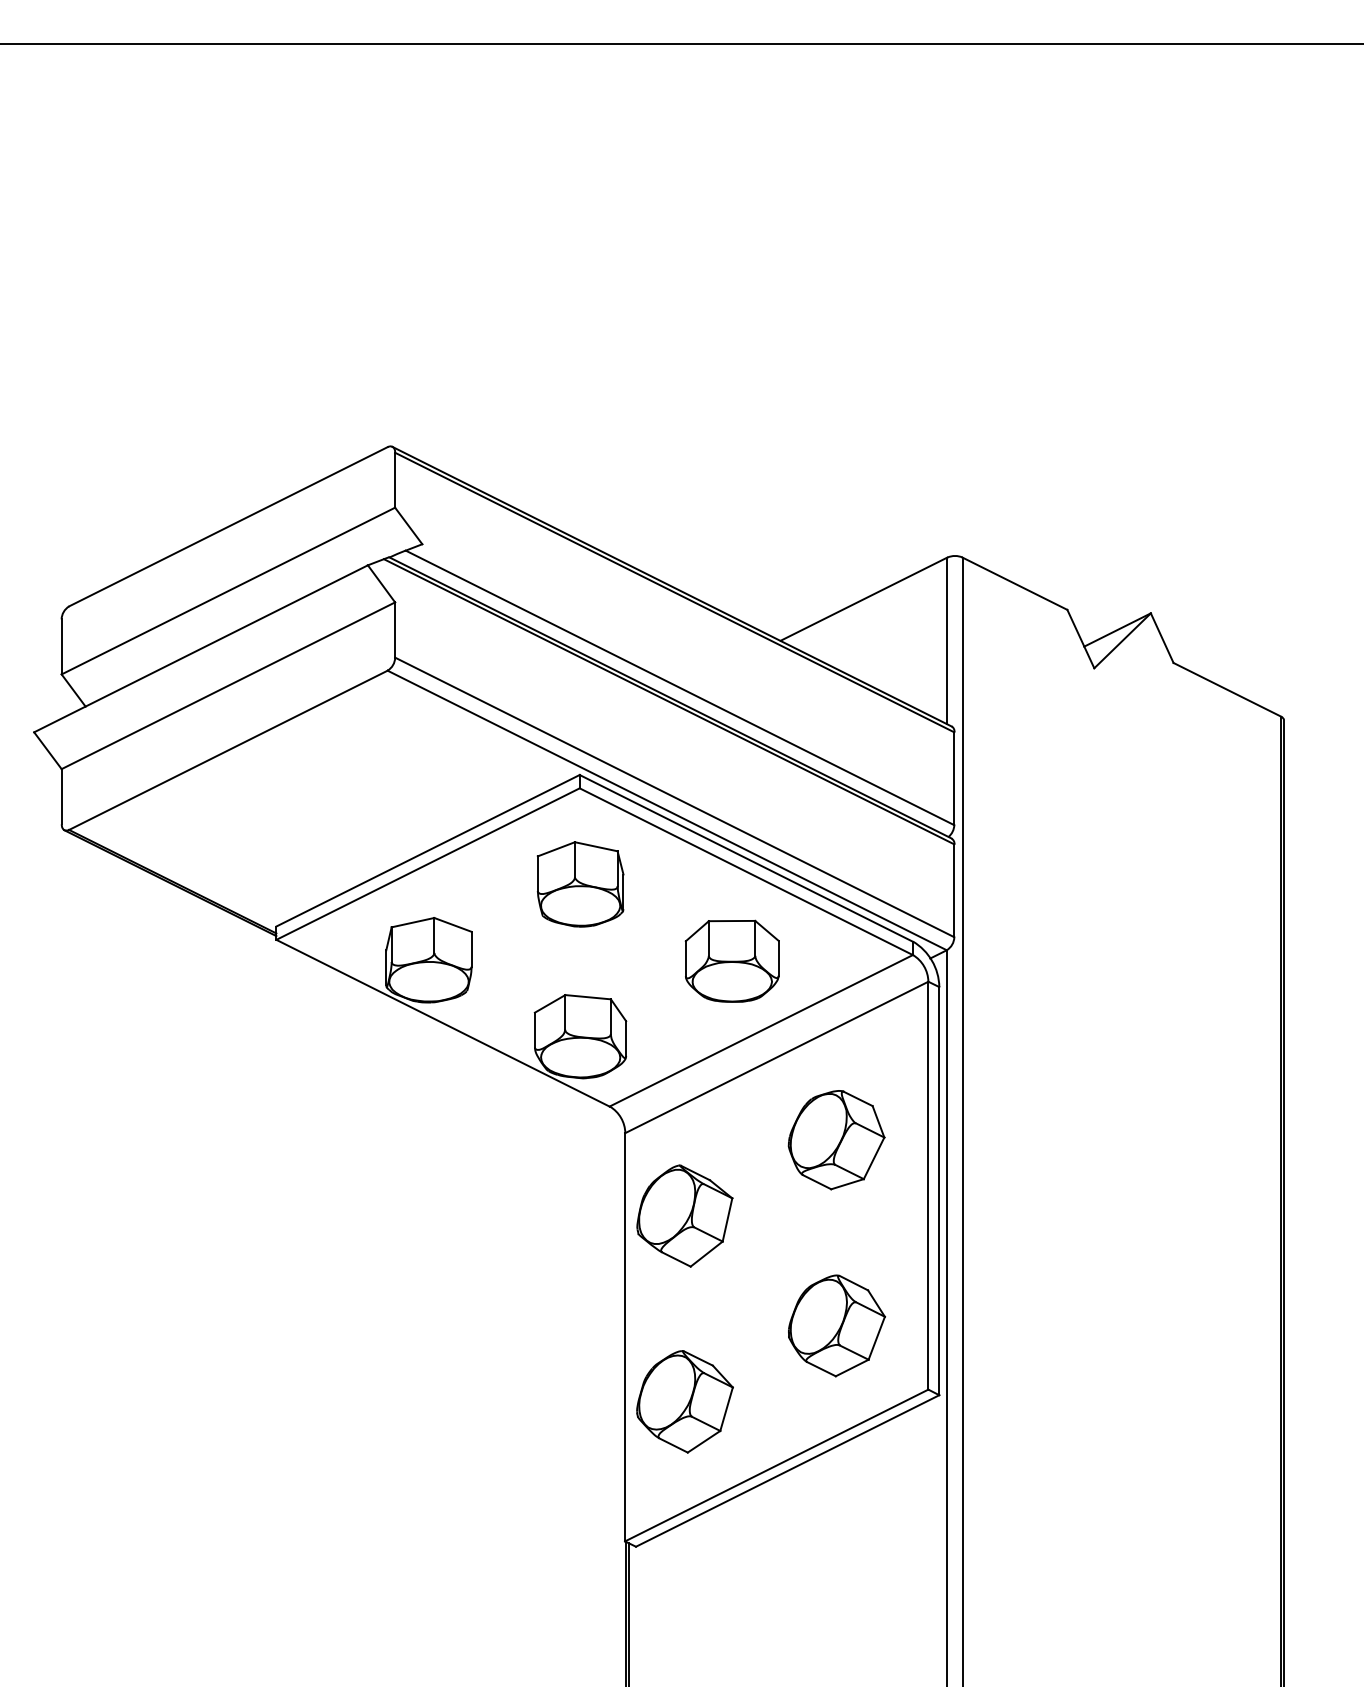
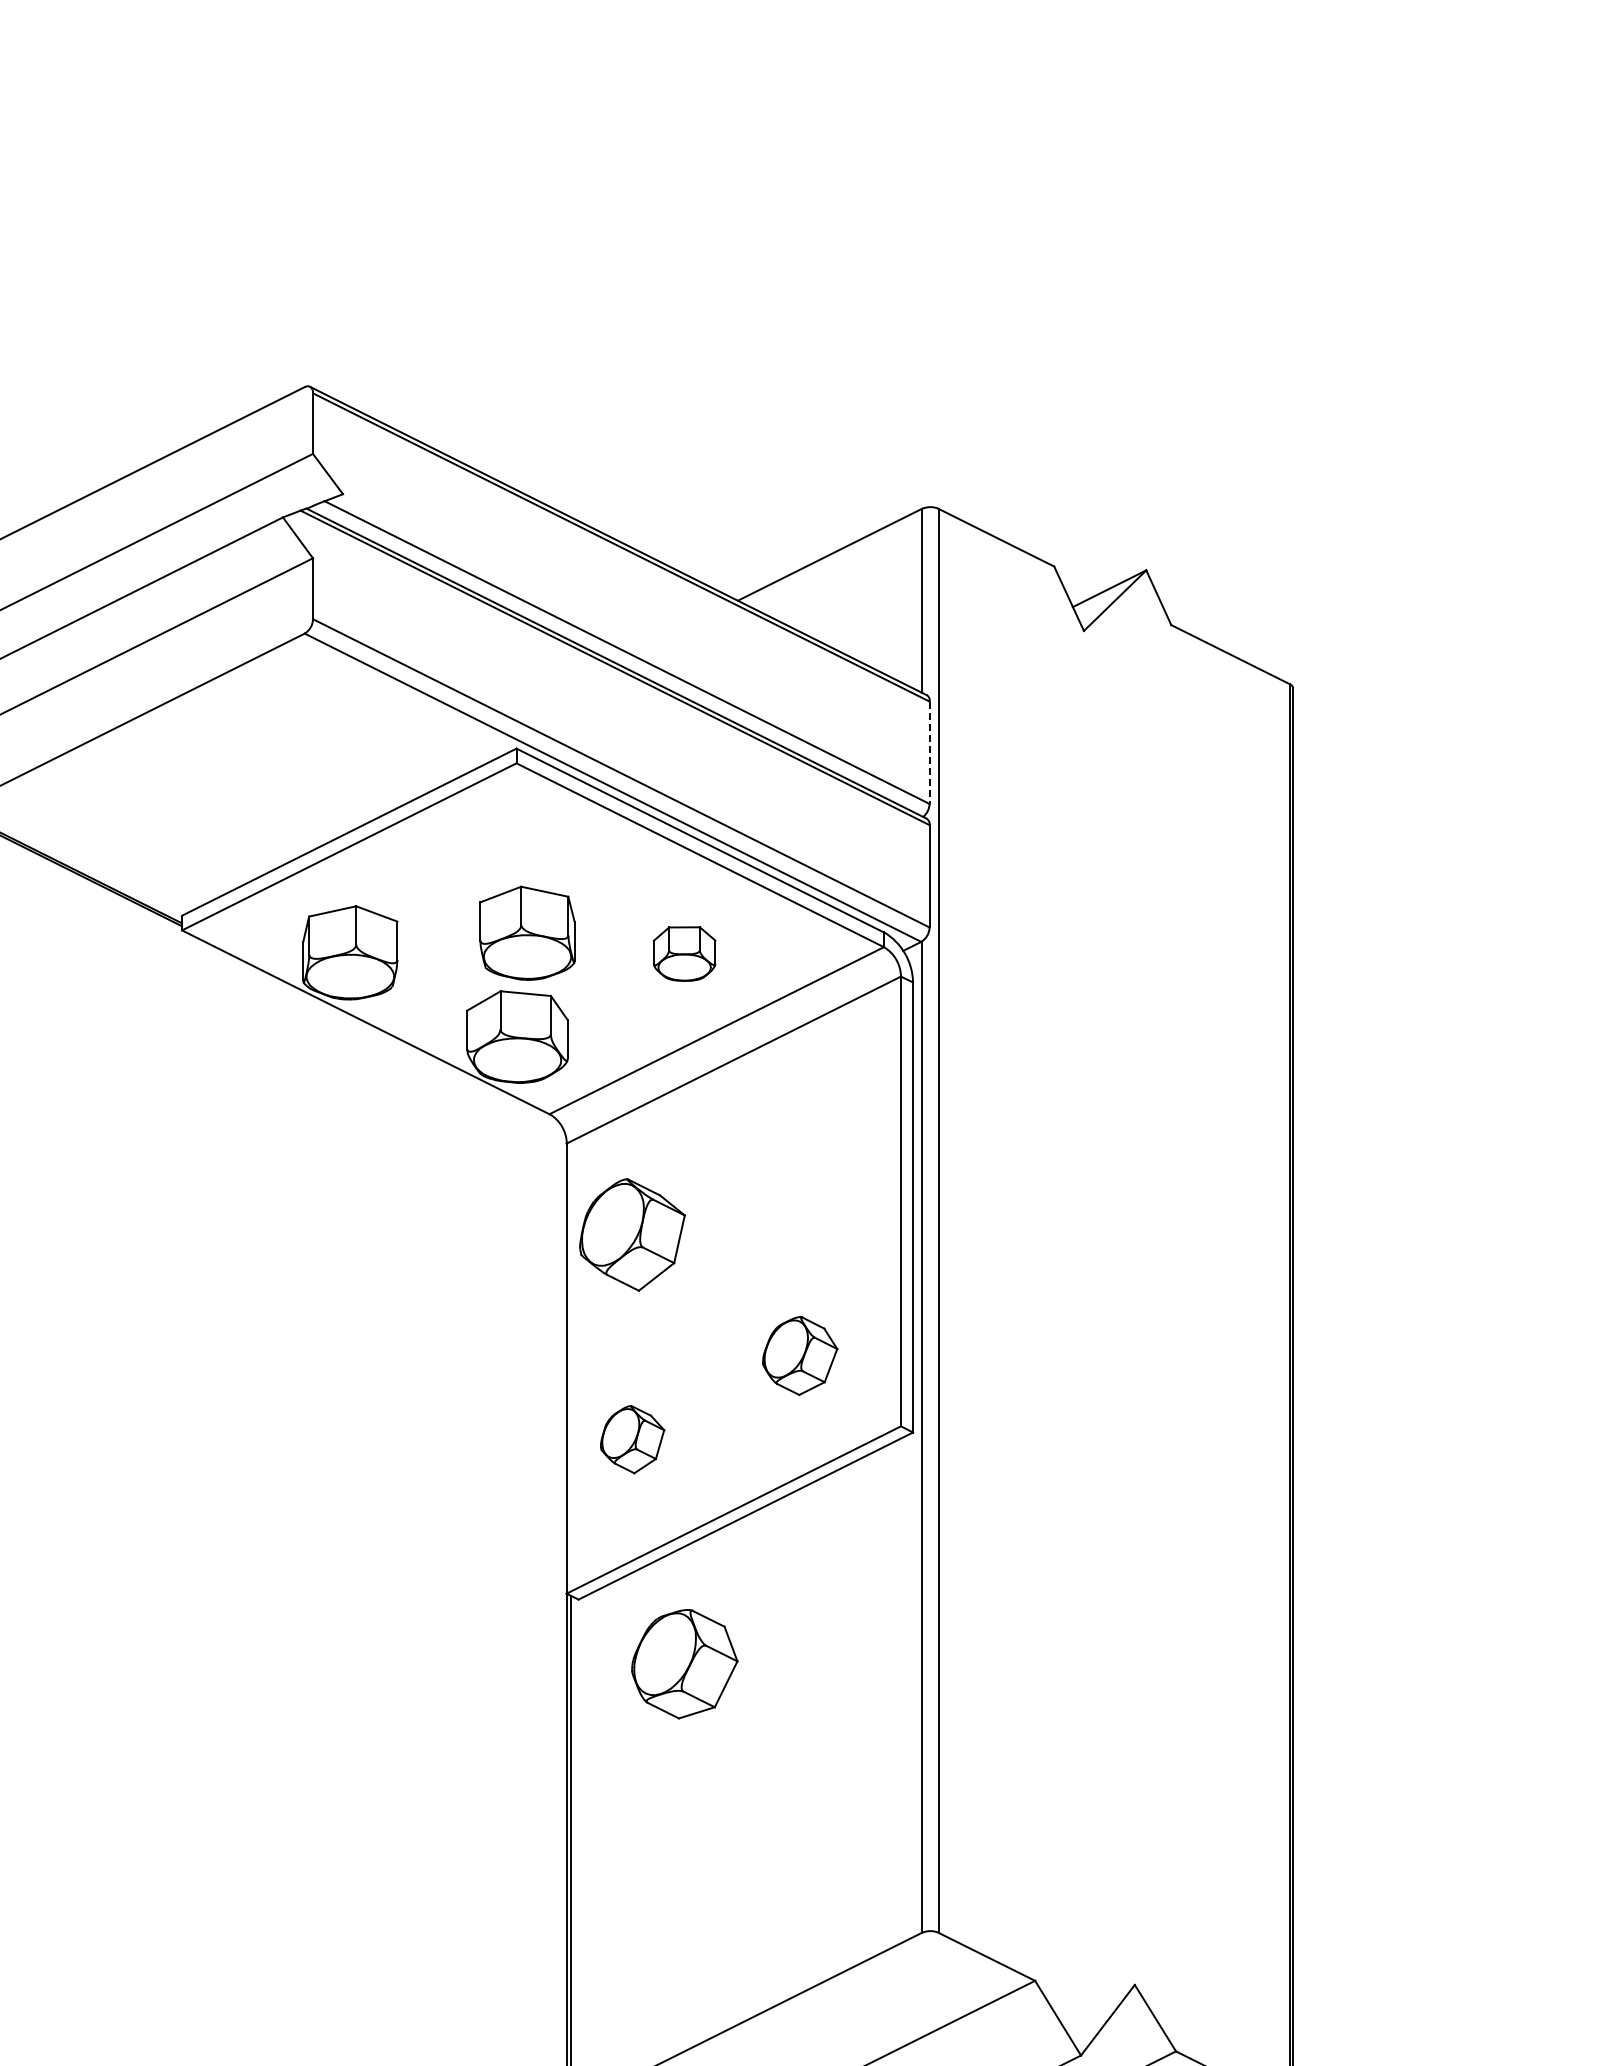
line: (954, 779) -> (929, 753), solid -> dashed
part: (580, 883) -> (527, 932), moved
part: (732, 960) -> (684, 953), size x0.6
part: (836, 1140) -> (684, 1664), moved
part: (837, 1325) -> (800, 1355), size x0.7
part: (684, 1401) -> (632, 1439), size x0.6

